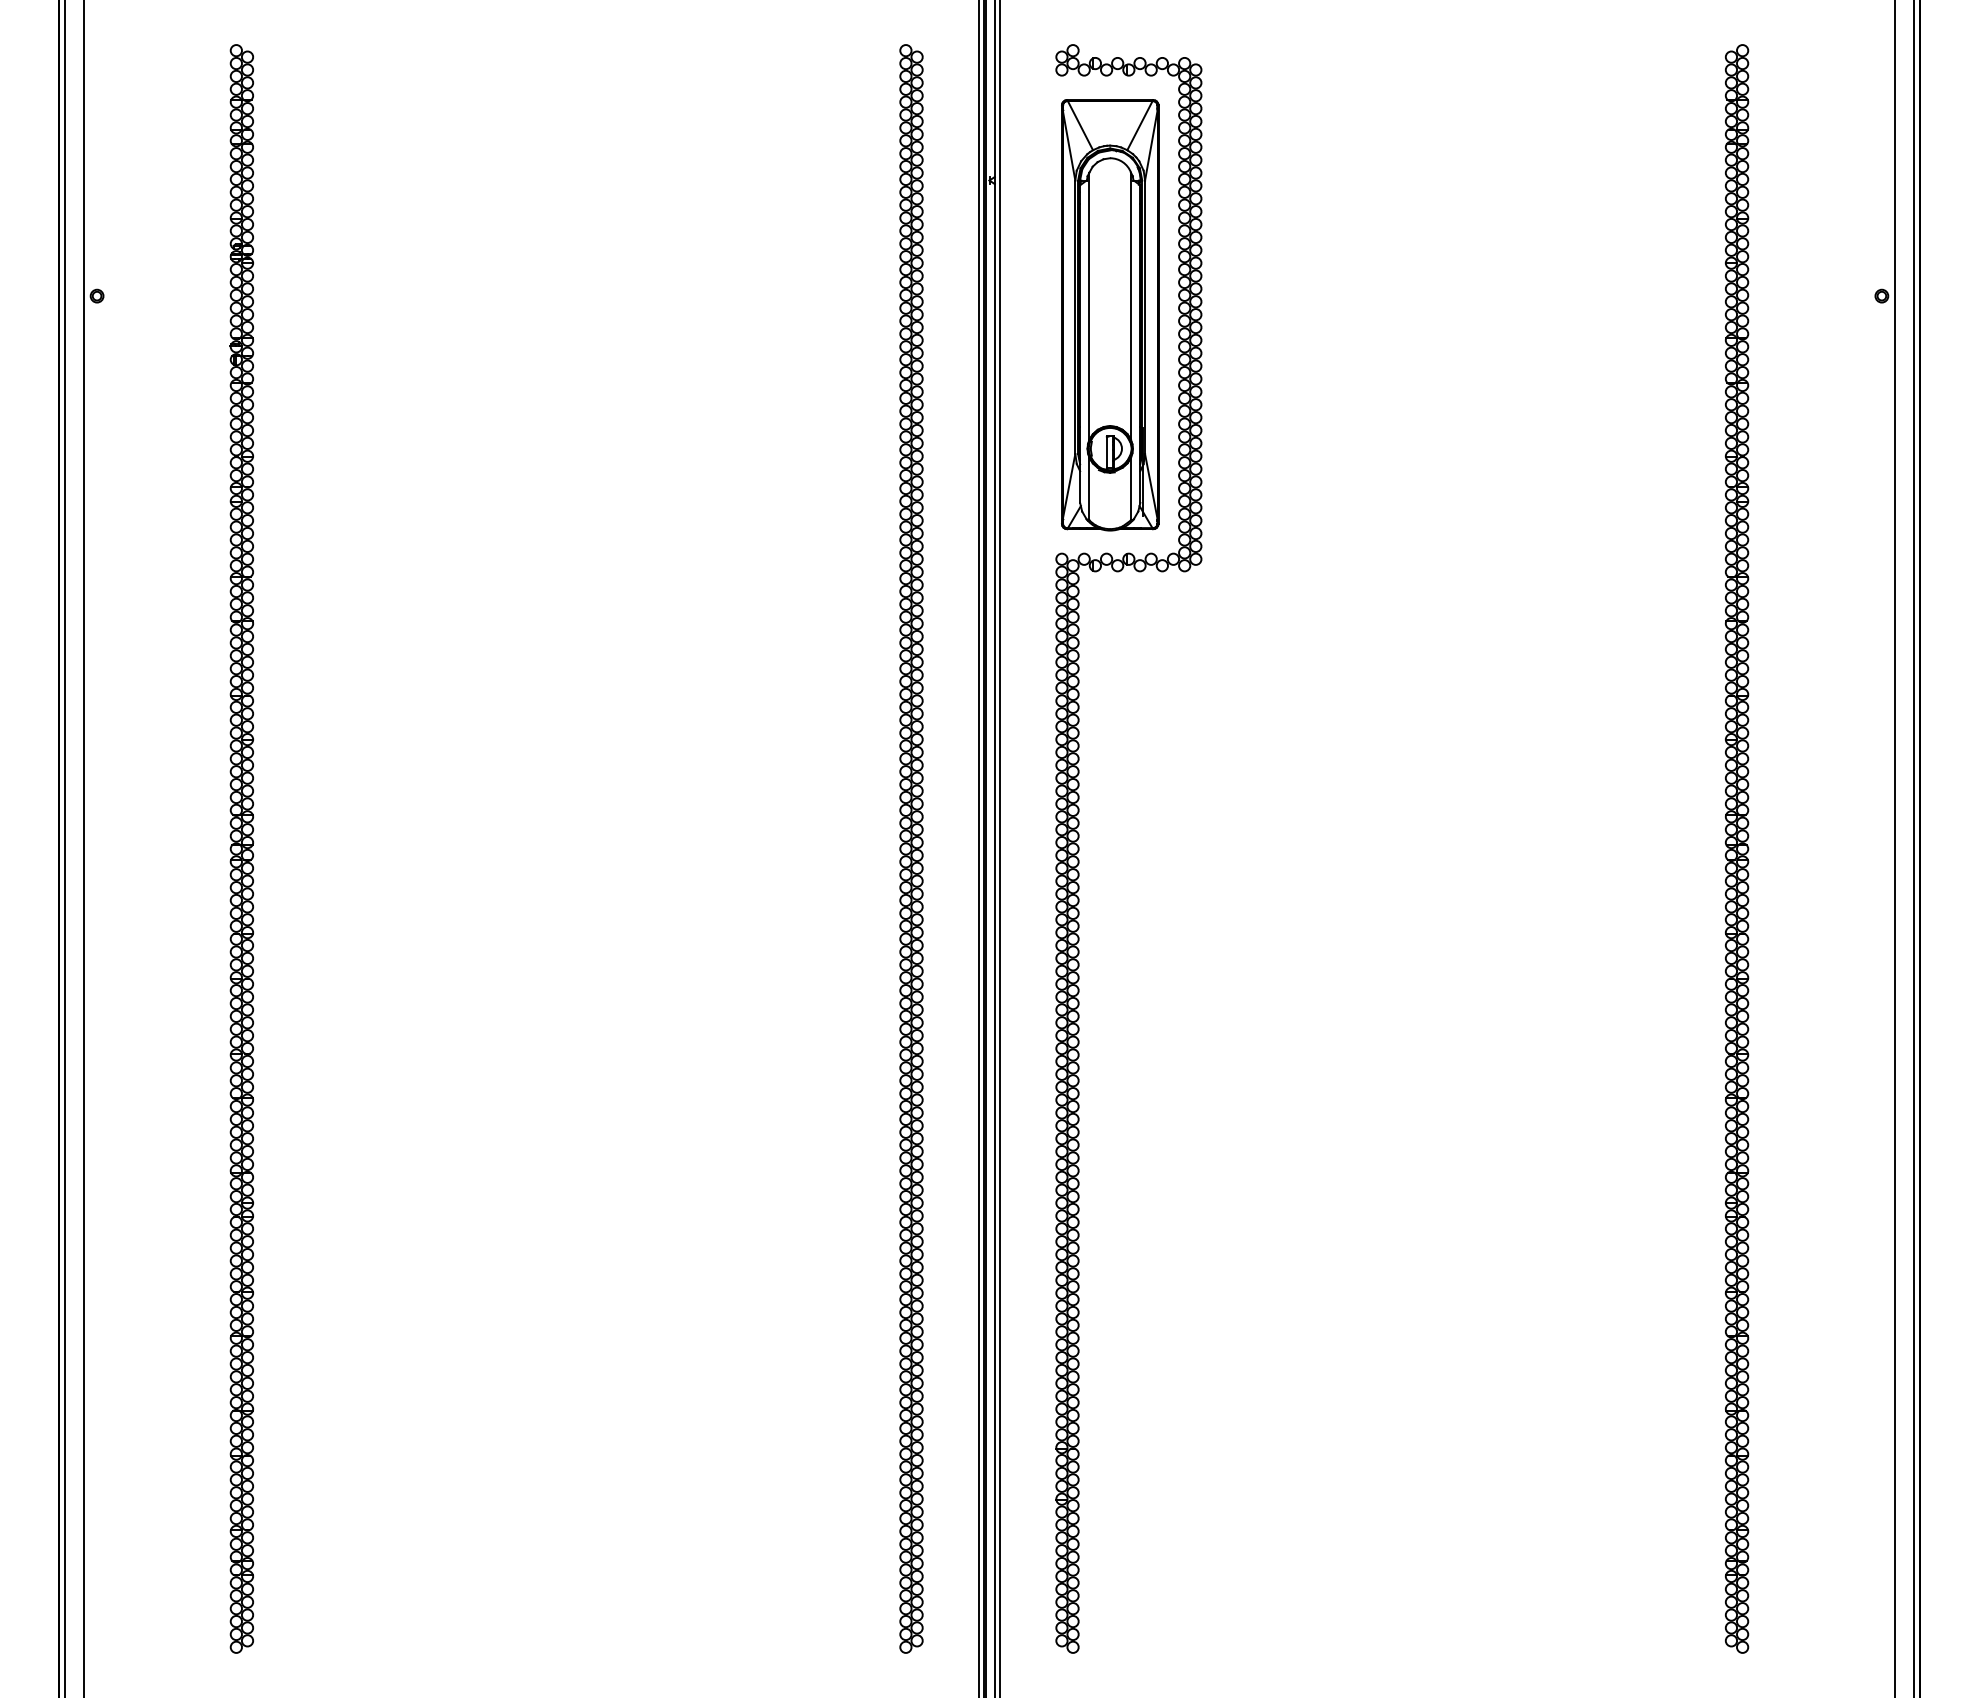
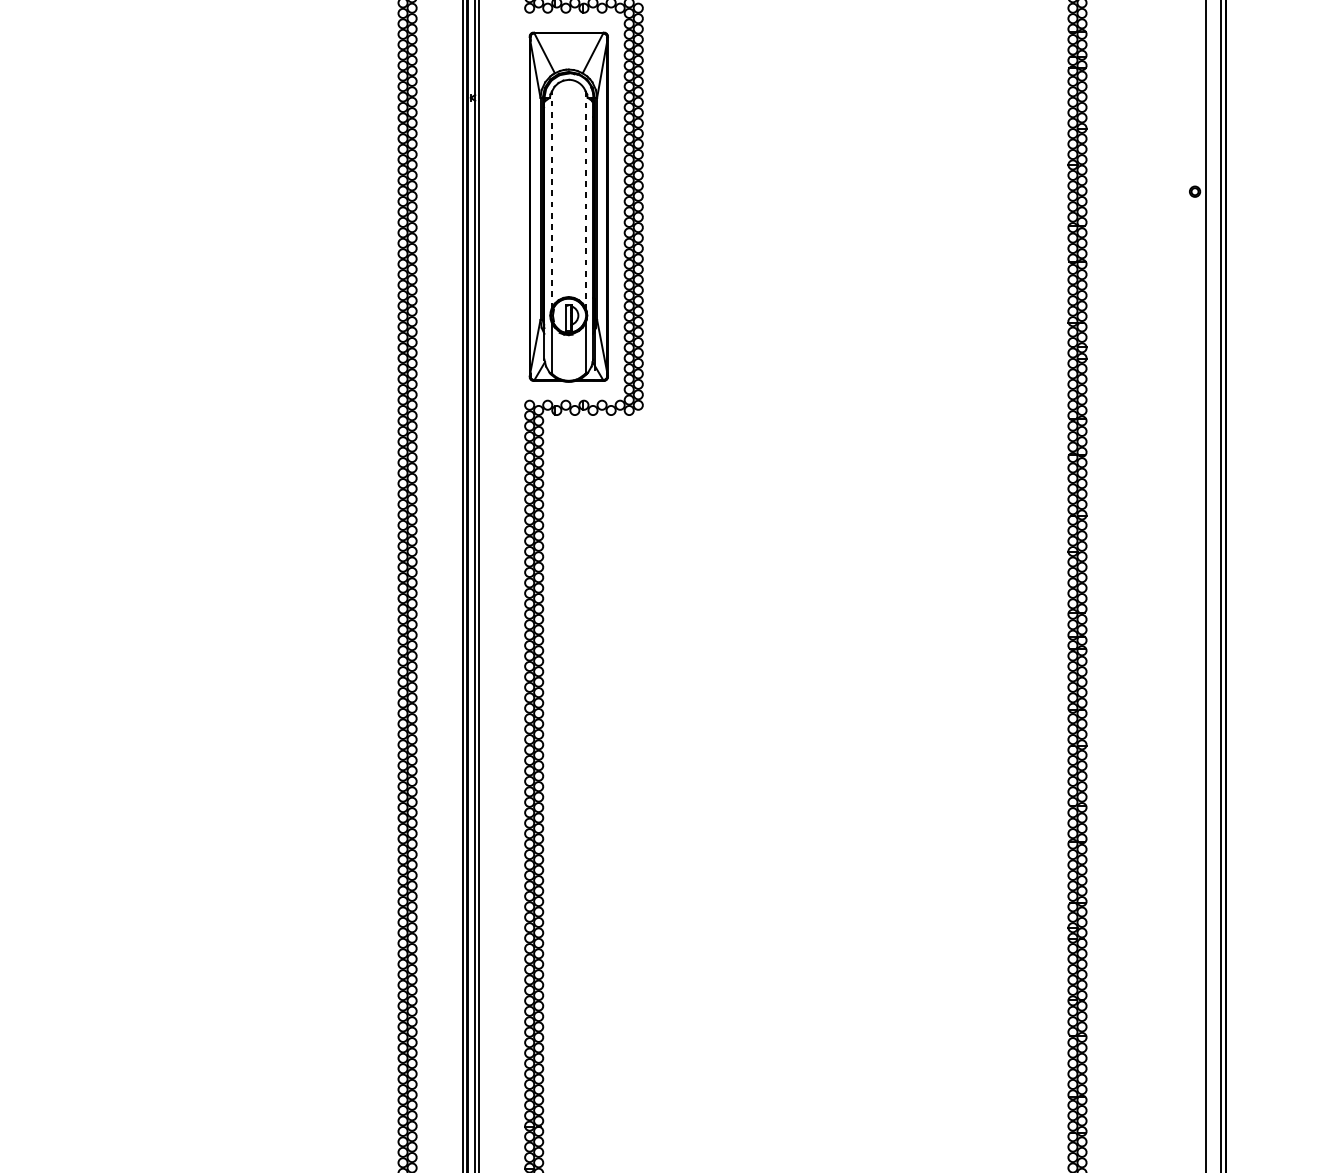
line: (1089, 306) -> (552, 200), solid -> dashed
line: (1130, 306) -> (585, 200), solid -> dashed

